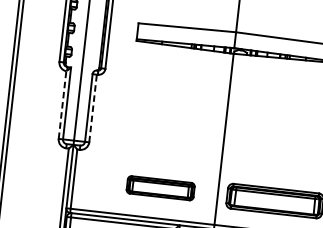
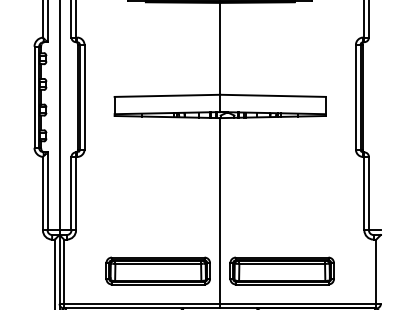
line: (62, 104) -> (42, 193), dashed -> solid
line: (93, 105) -> (76, 190), dashed -> solid
part: (160, 187) -> (157, 270), size x1.43

